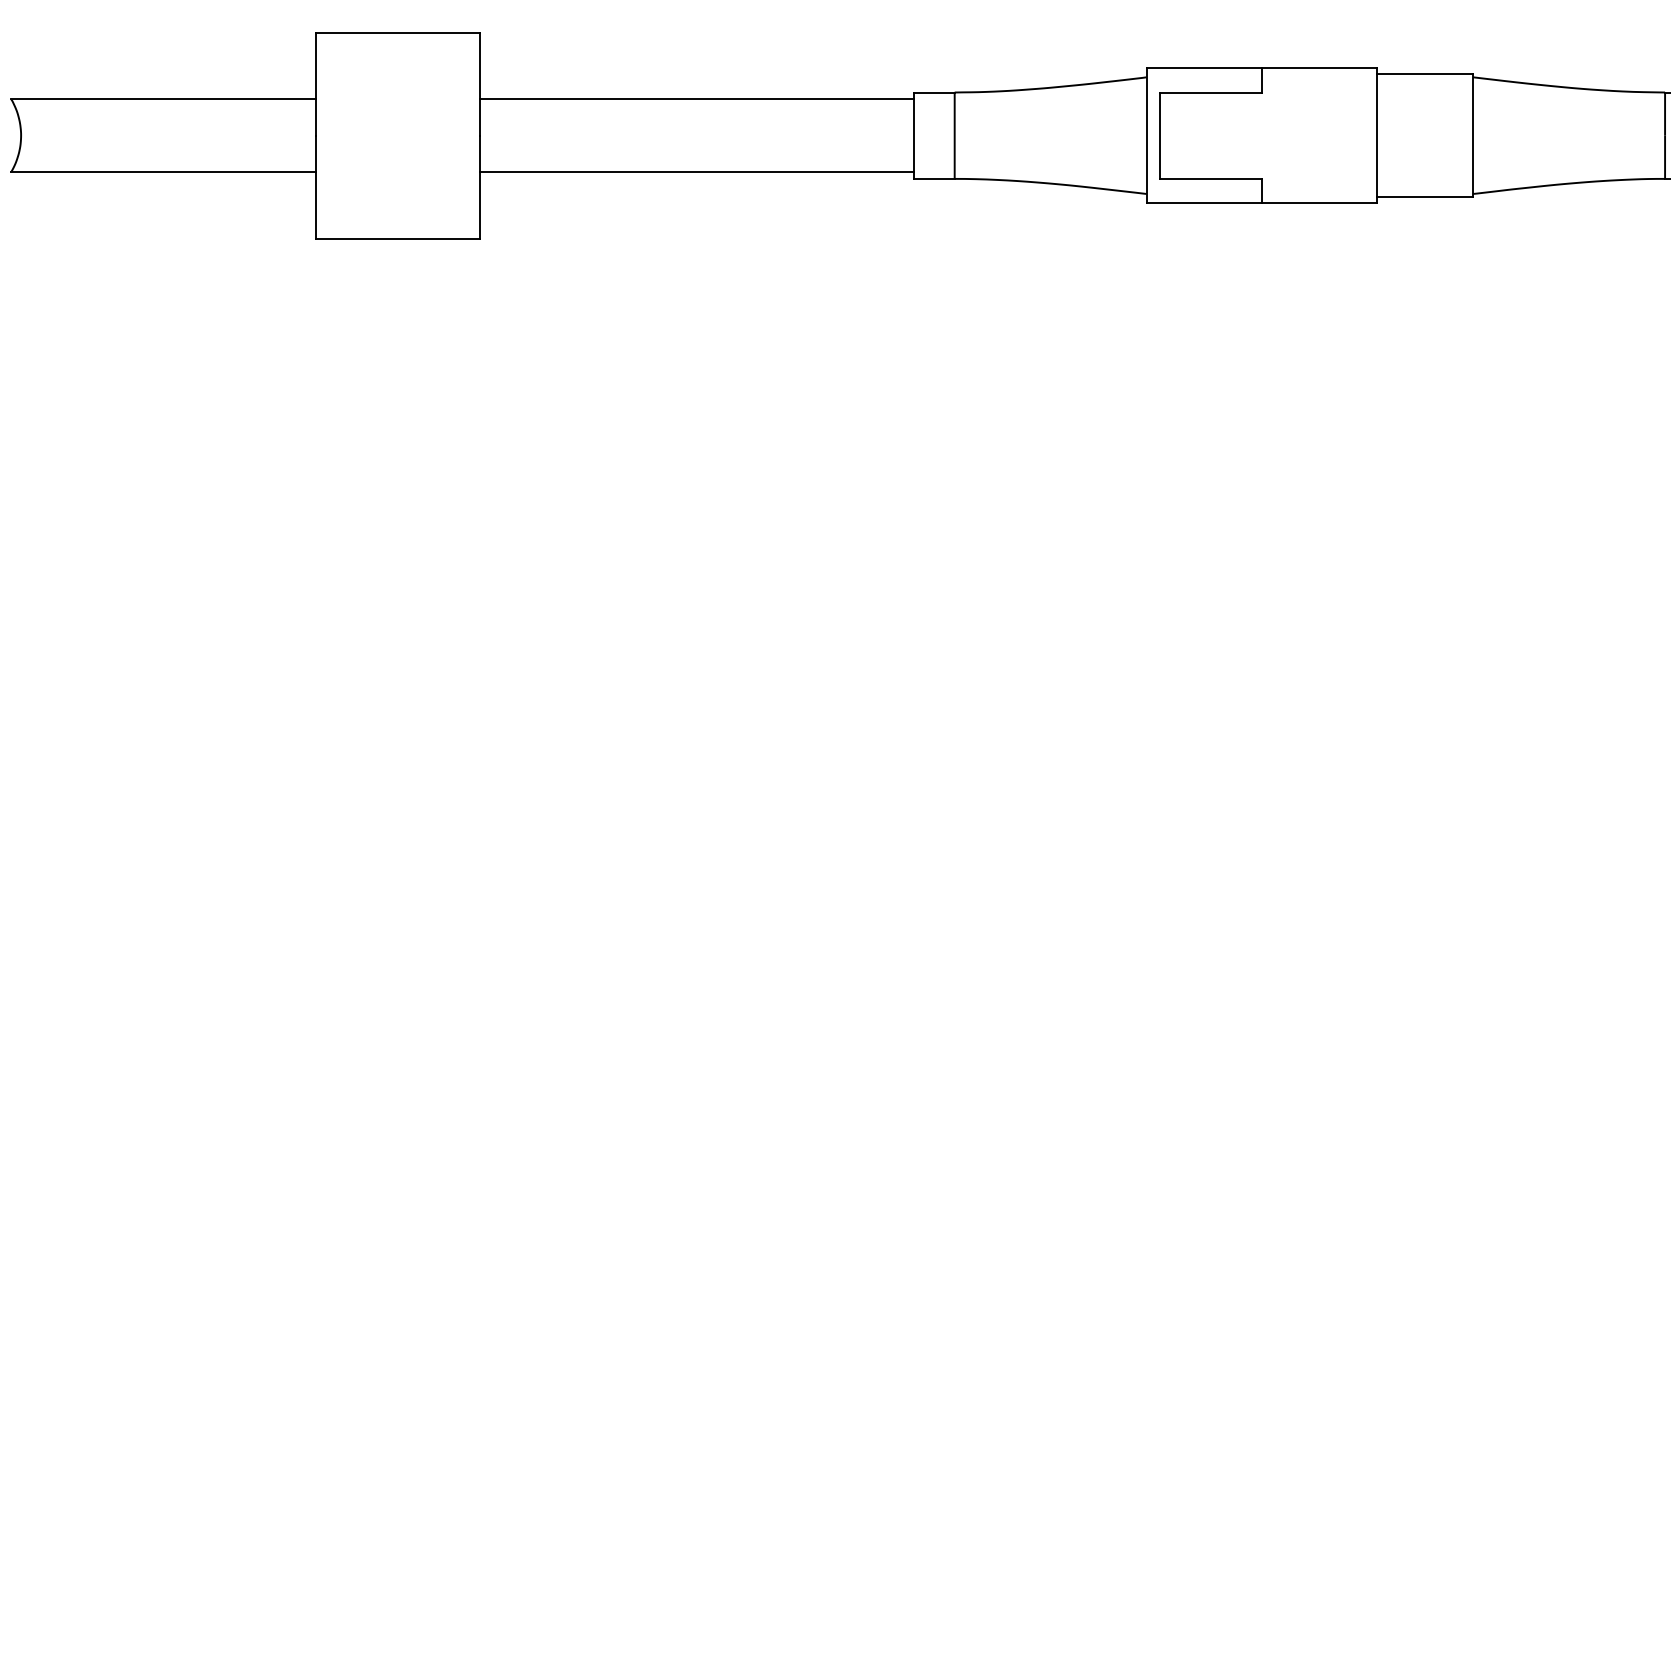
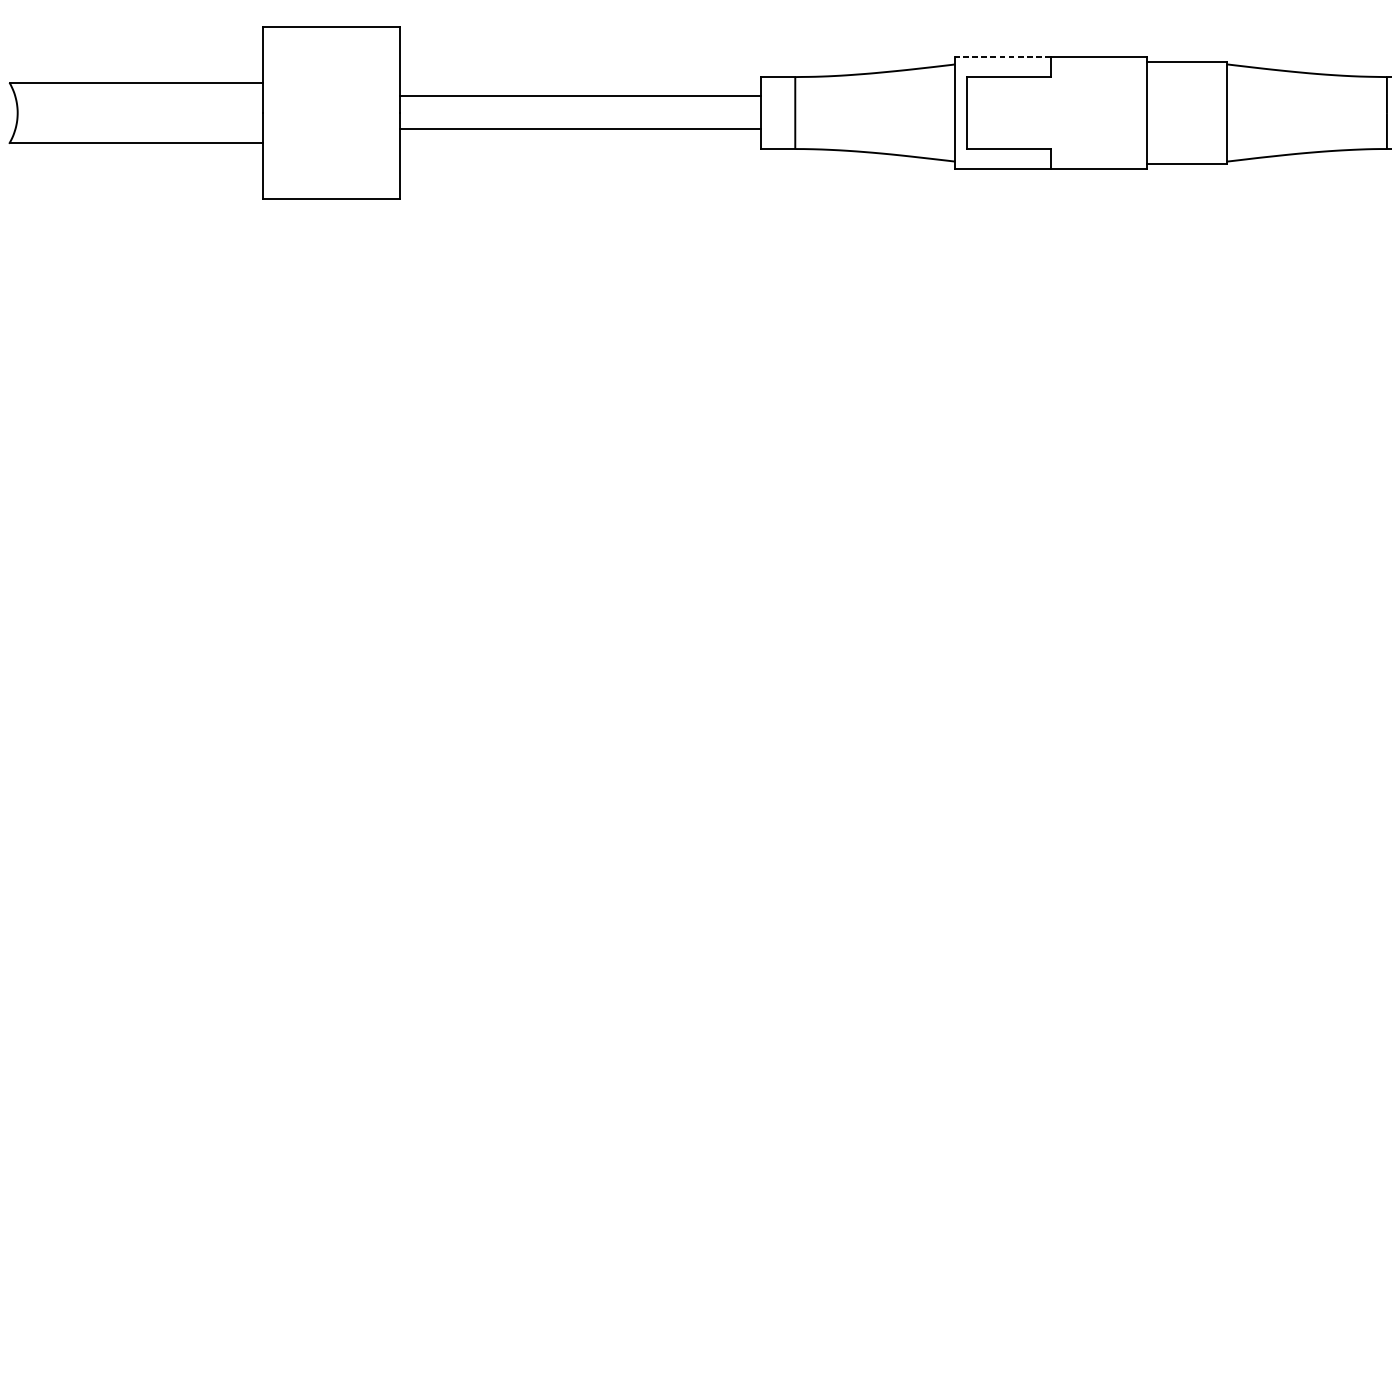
line: (1204, 68) -> (1003, 57), solid -> dashed
line: (696, 99) -> (580, 129), moved
line: (696, 172) -> (580, 96), moved

